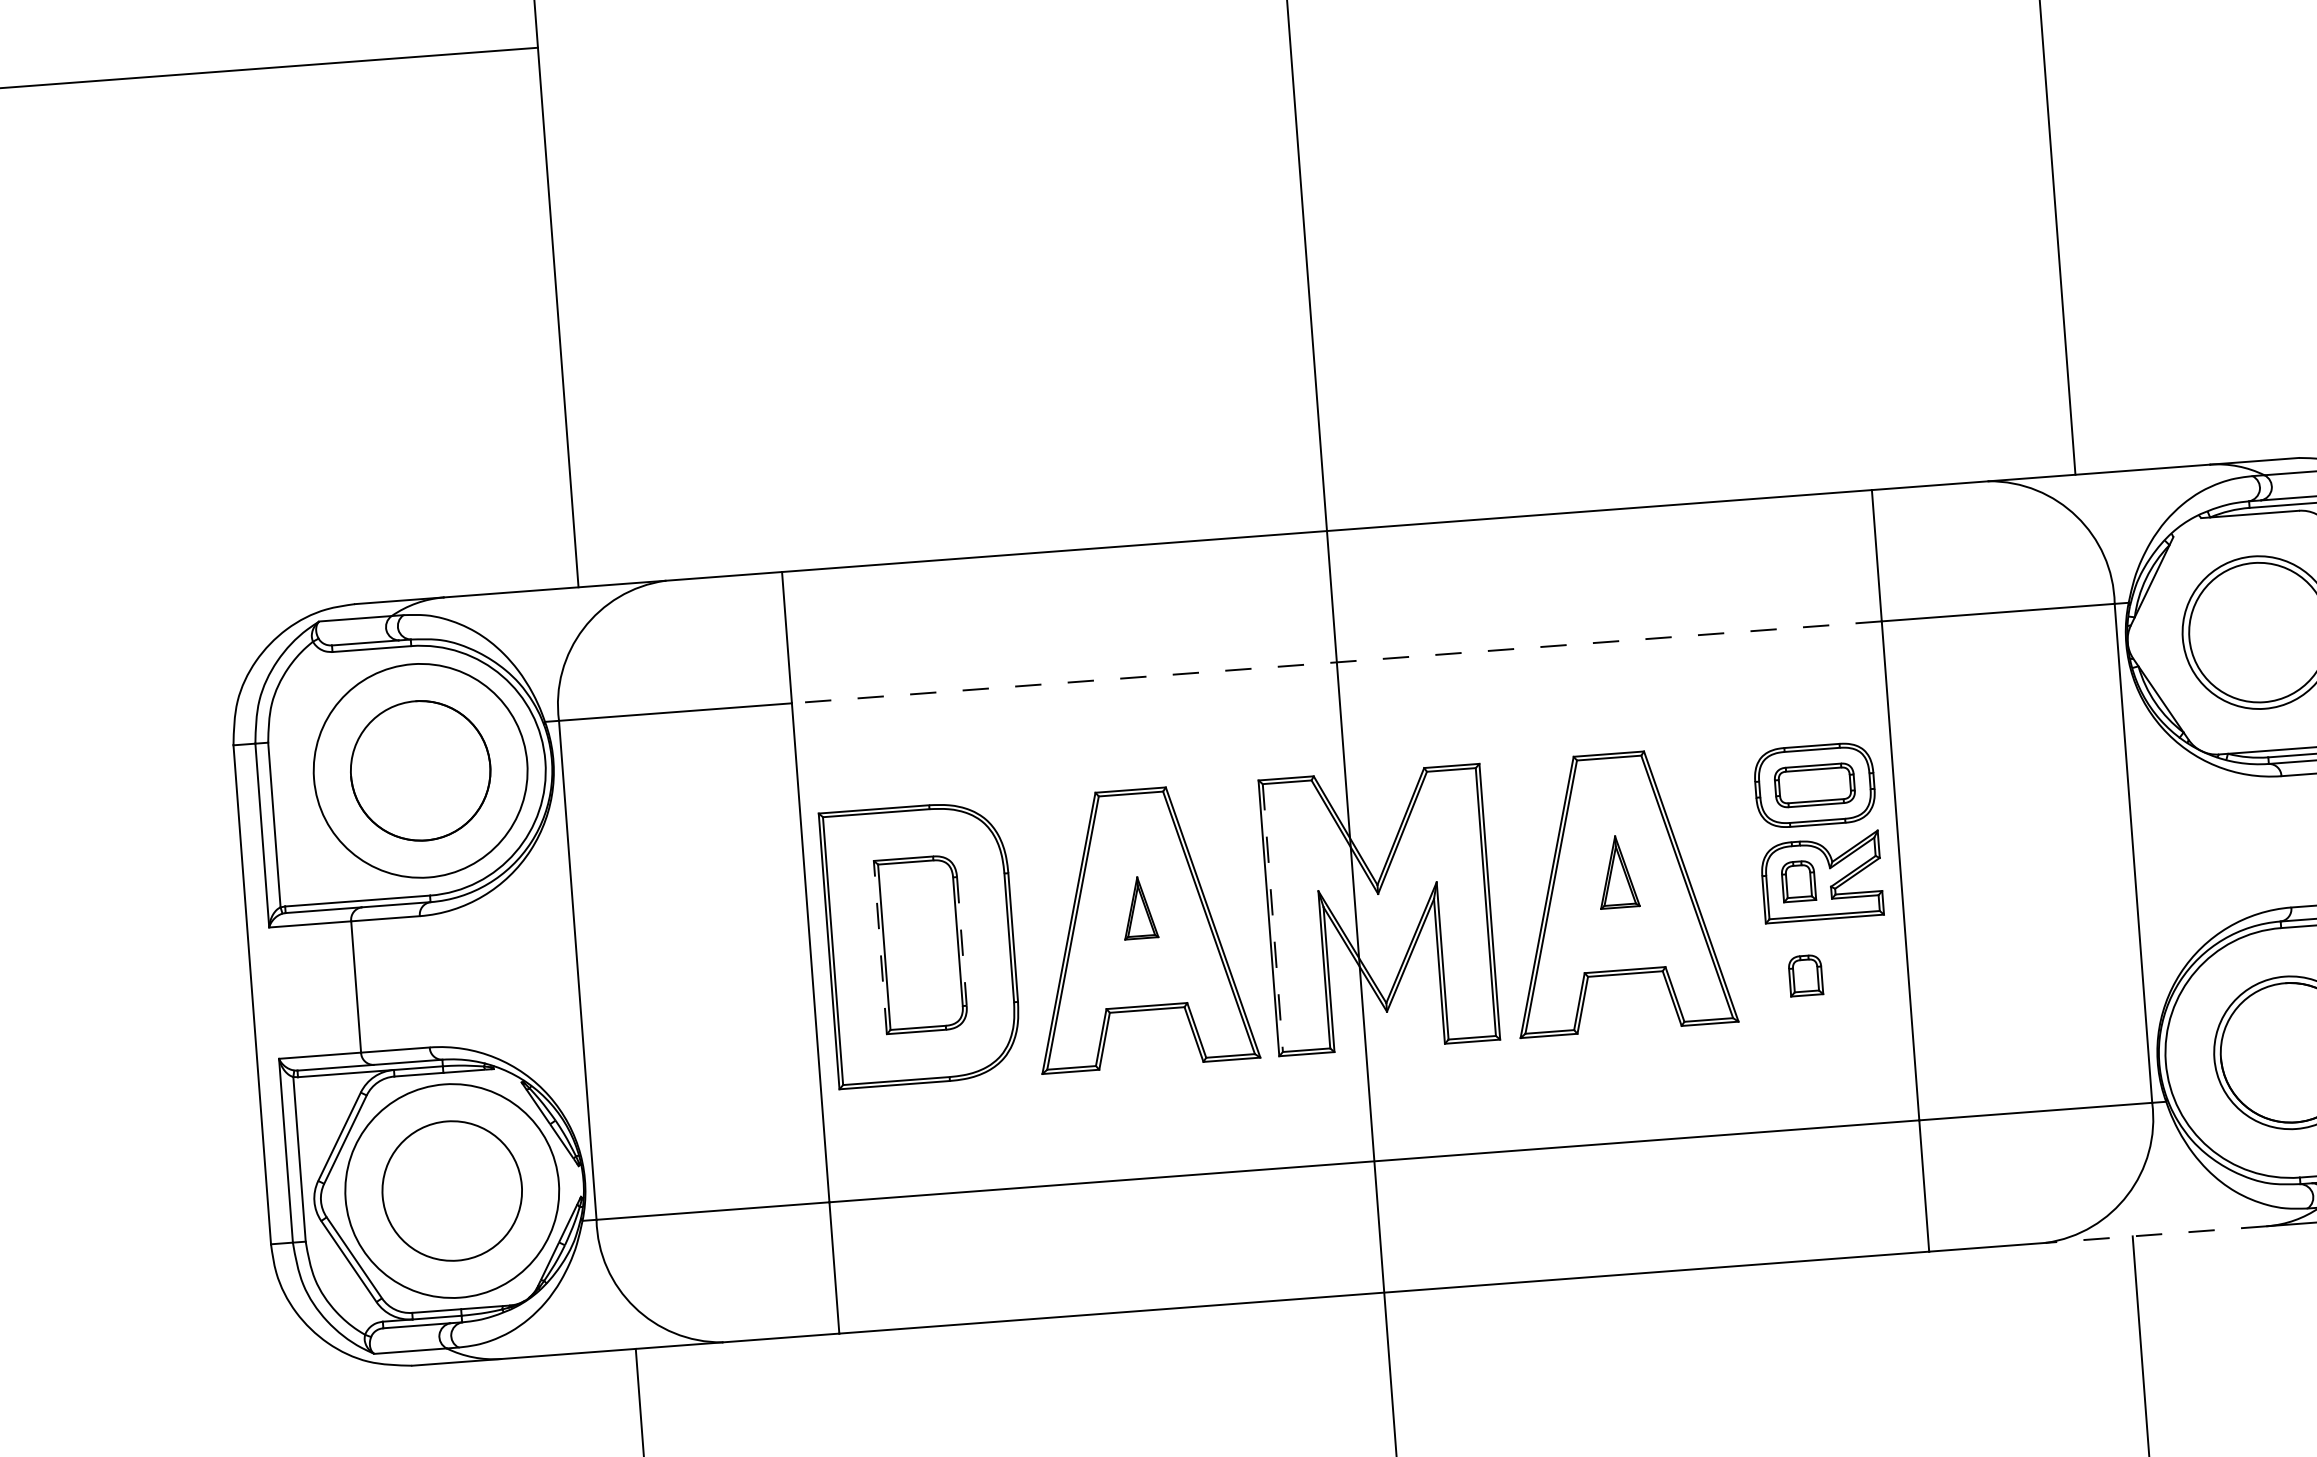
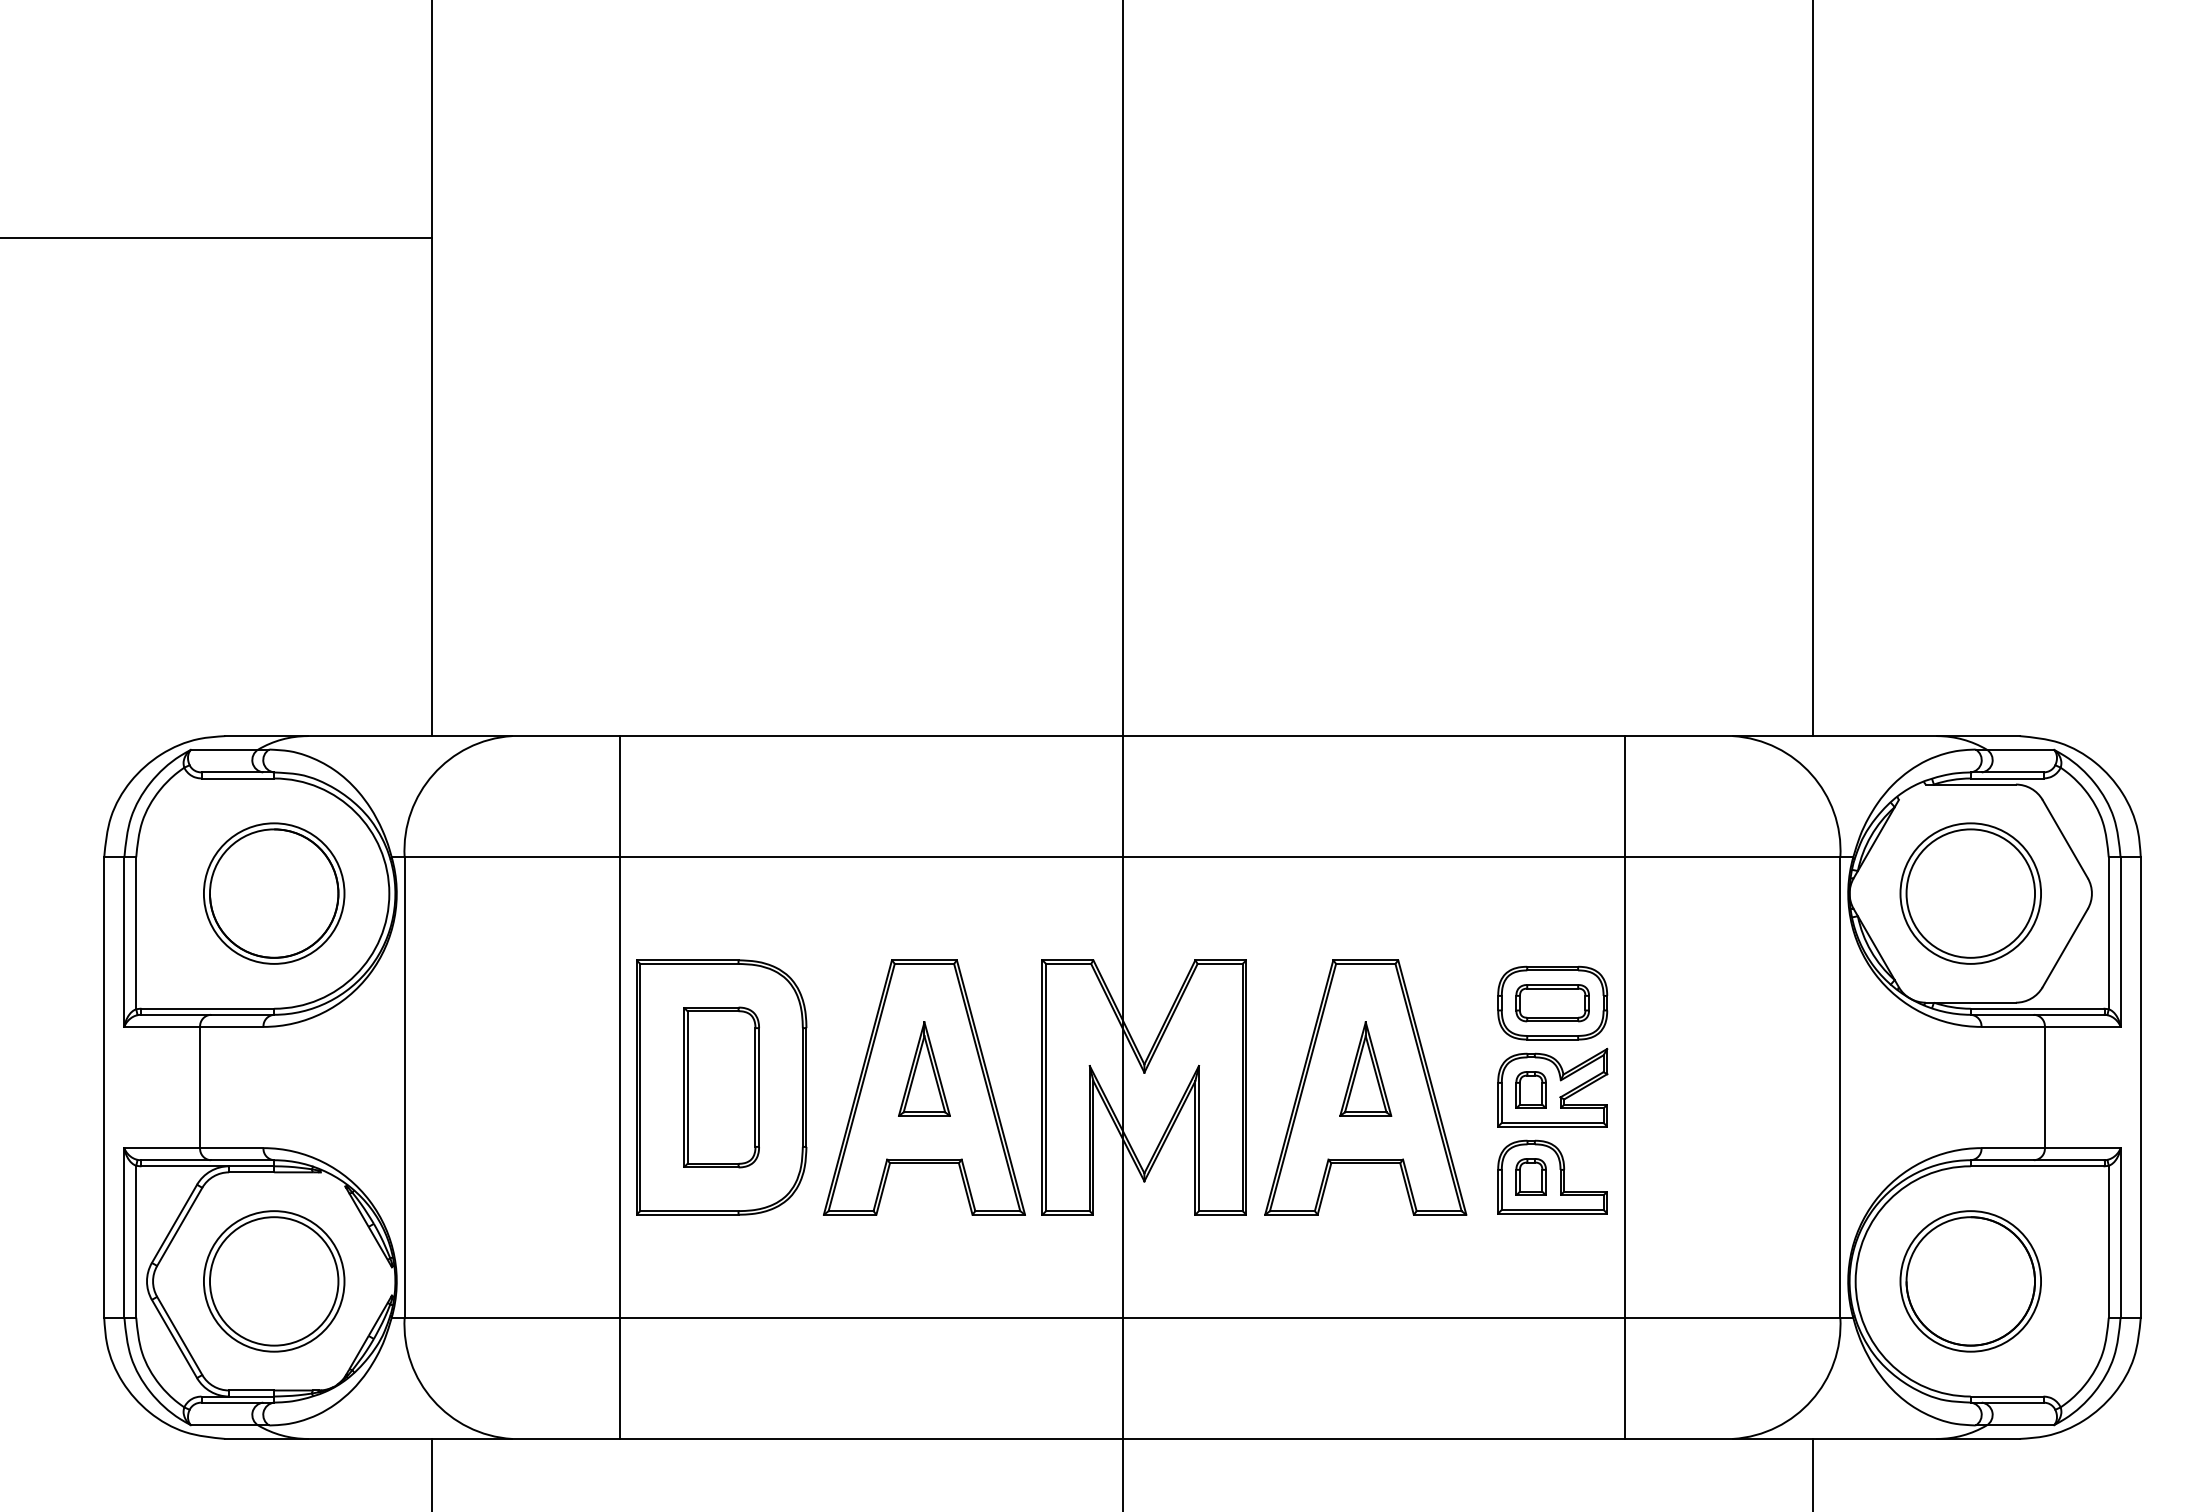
line: (1336, 662) -> (1122, 857), dashed -> solid
circle: (419, 770) -> (273, 893), size x0.71
part: (1617, 871) -> (1365, 1068), size x1.43
part: (1139, 907) -> (924, 1068), size x1.67
line: (1273, 918) -> (1046, 1087), dashed -> solid
line: (962, 942) -> (759, 1088), dashed -> solid
line: (879, 947) -> (683, 1087), dashed -> solid
part: (1828, 973) -> (1552, 1176), added
circle: (451, 1191) -> (273, 1281), size x0.71
line: (2155, 1234) -> (1834, 1438), dashed -> solid

